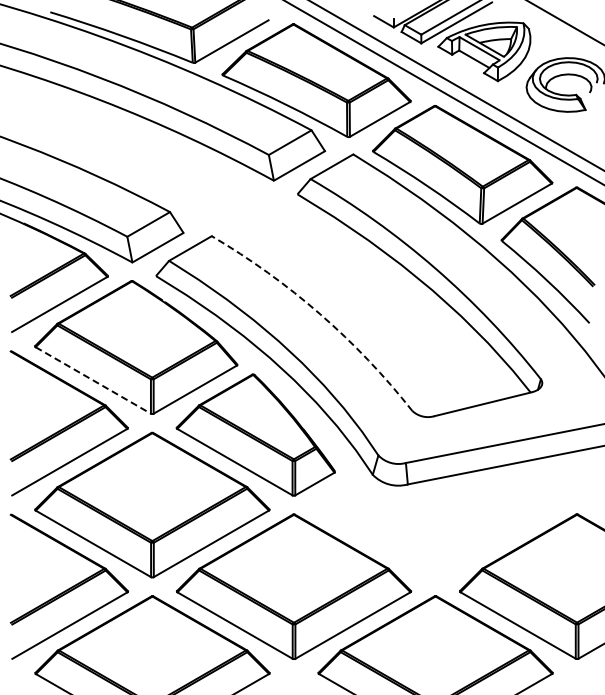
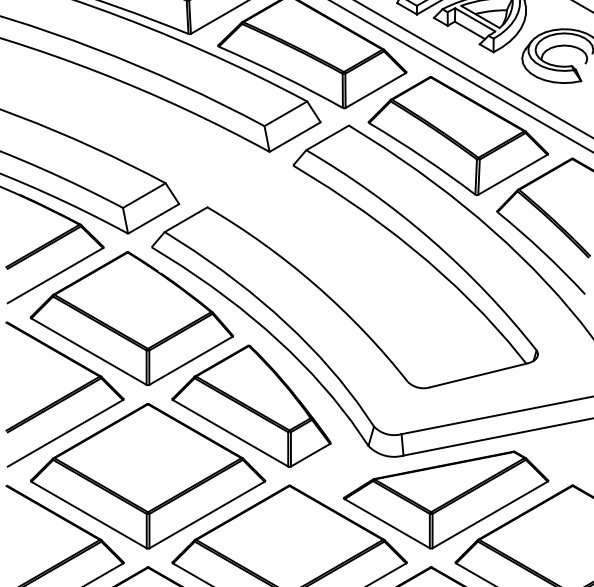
arc: (320, 314) -> (316, 285), dashed -> solid
line: (93, 380) -> (89, 351), dashed -> solid
part: (450, 528) -> (446, 499), added

